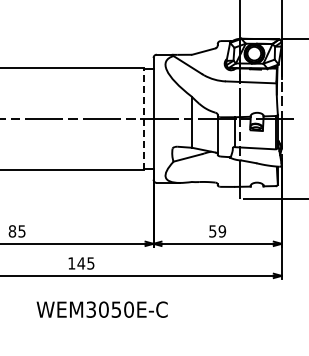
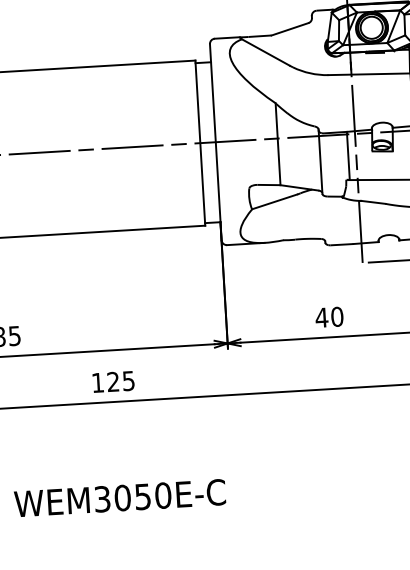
line: (143, 118) -> (199, 142), dashed -> solid
text: (216, 231) -> (327, 317), 59 -> 40
text: (81, 263) -> (113, 381), 145 -> 125
text: (101, 309) -> (118, 497), moved

